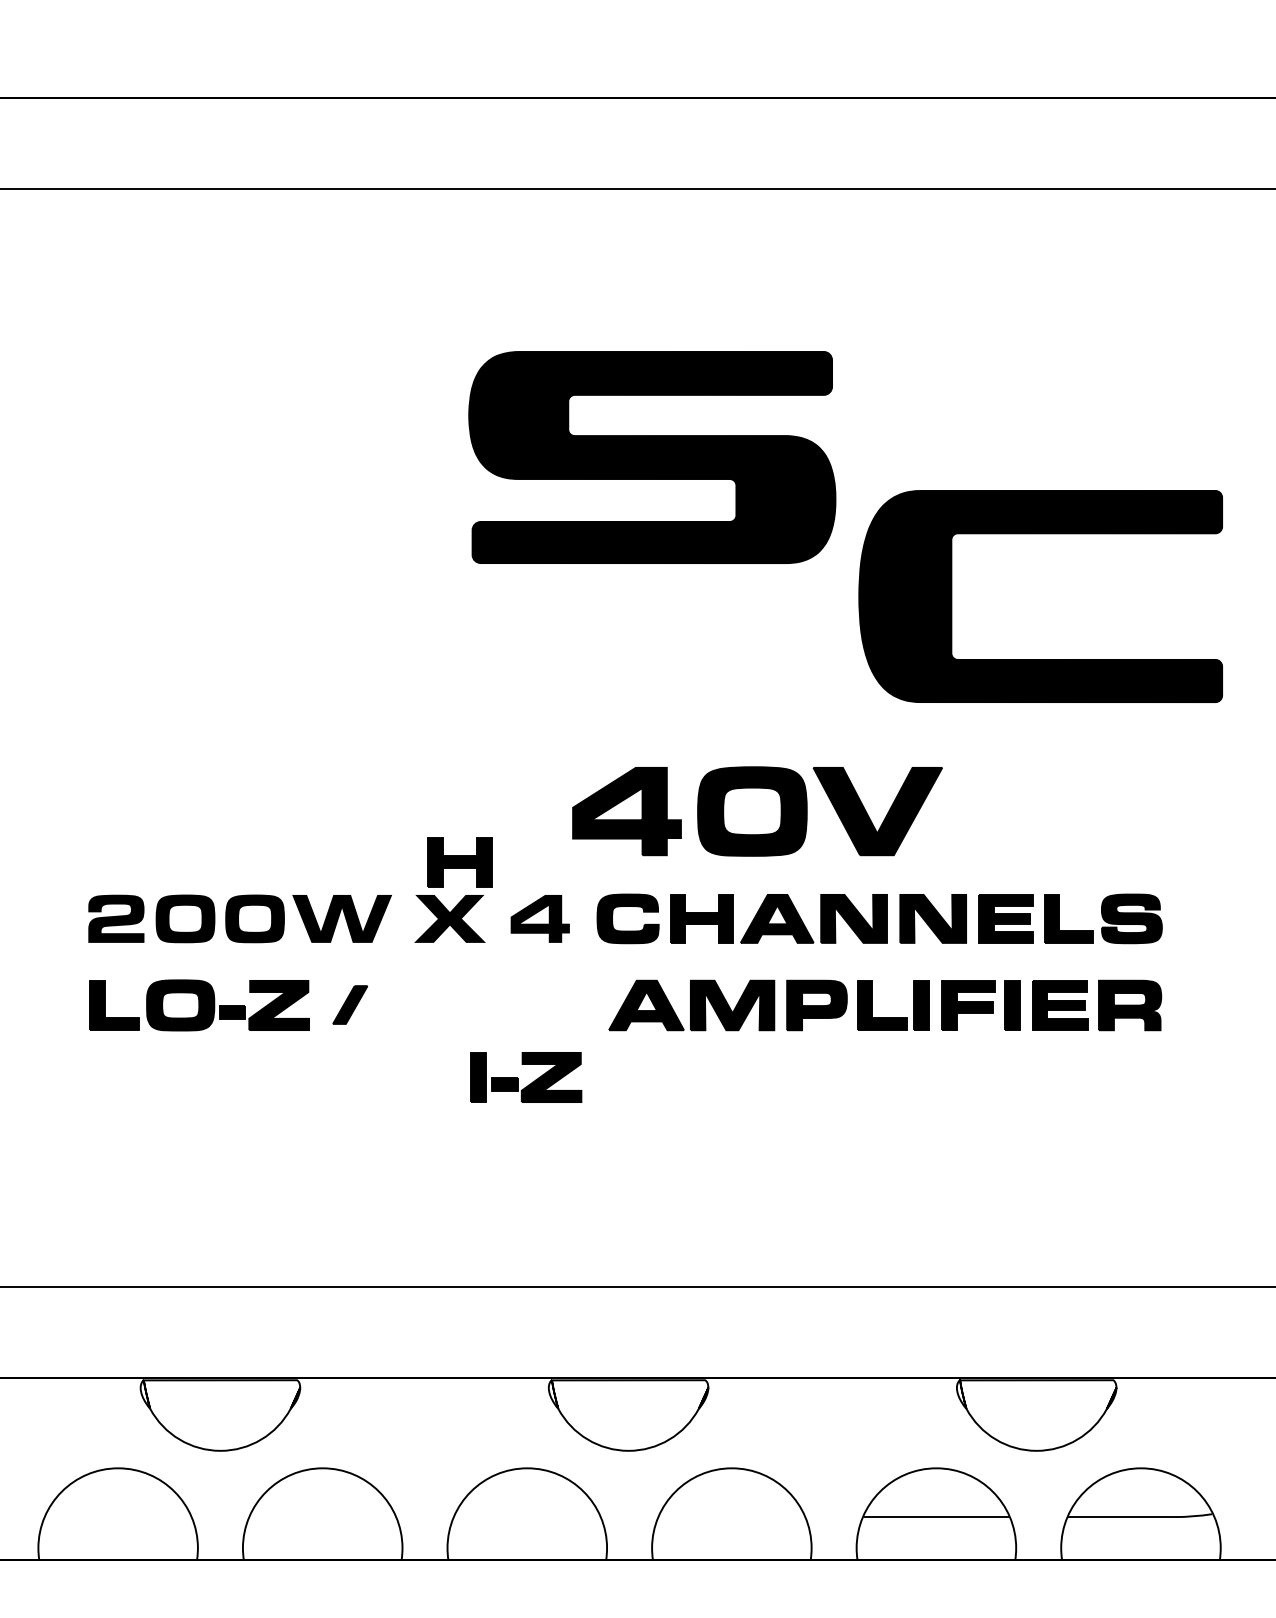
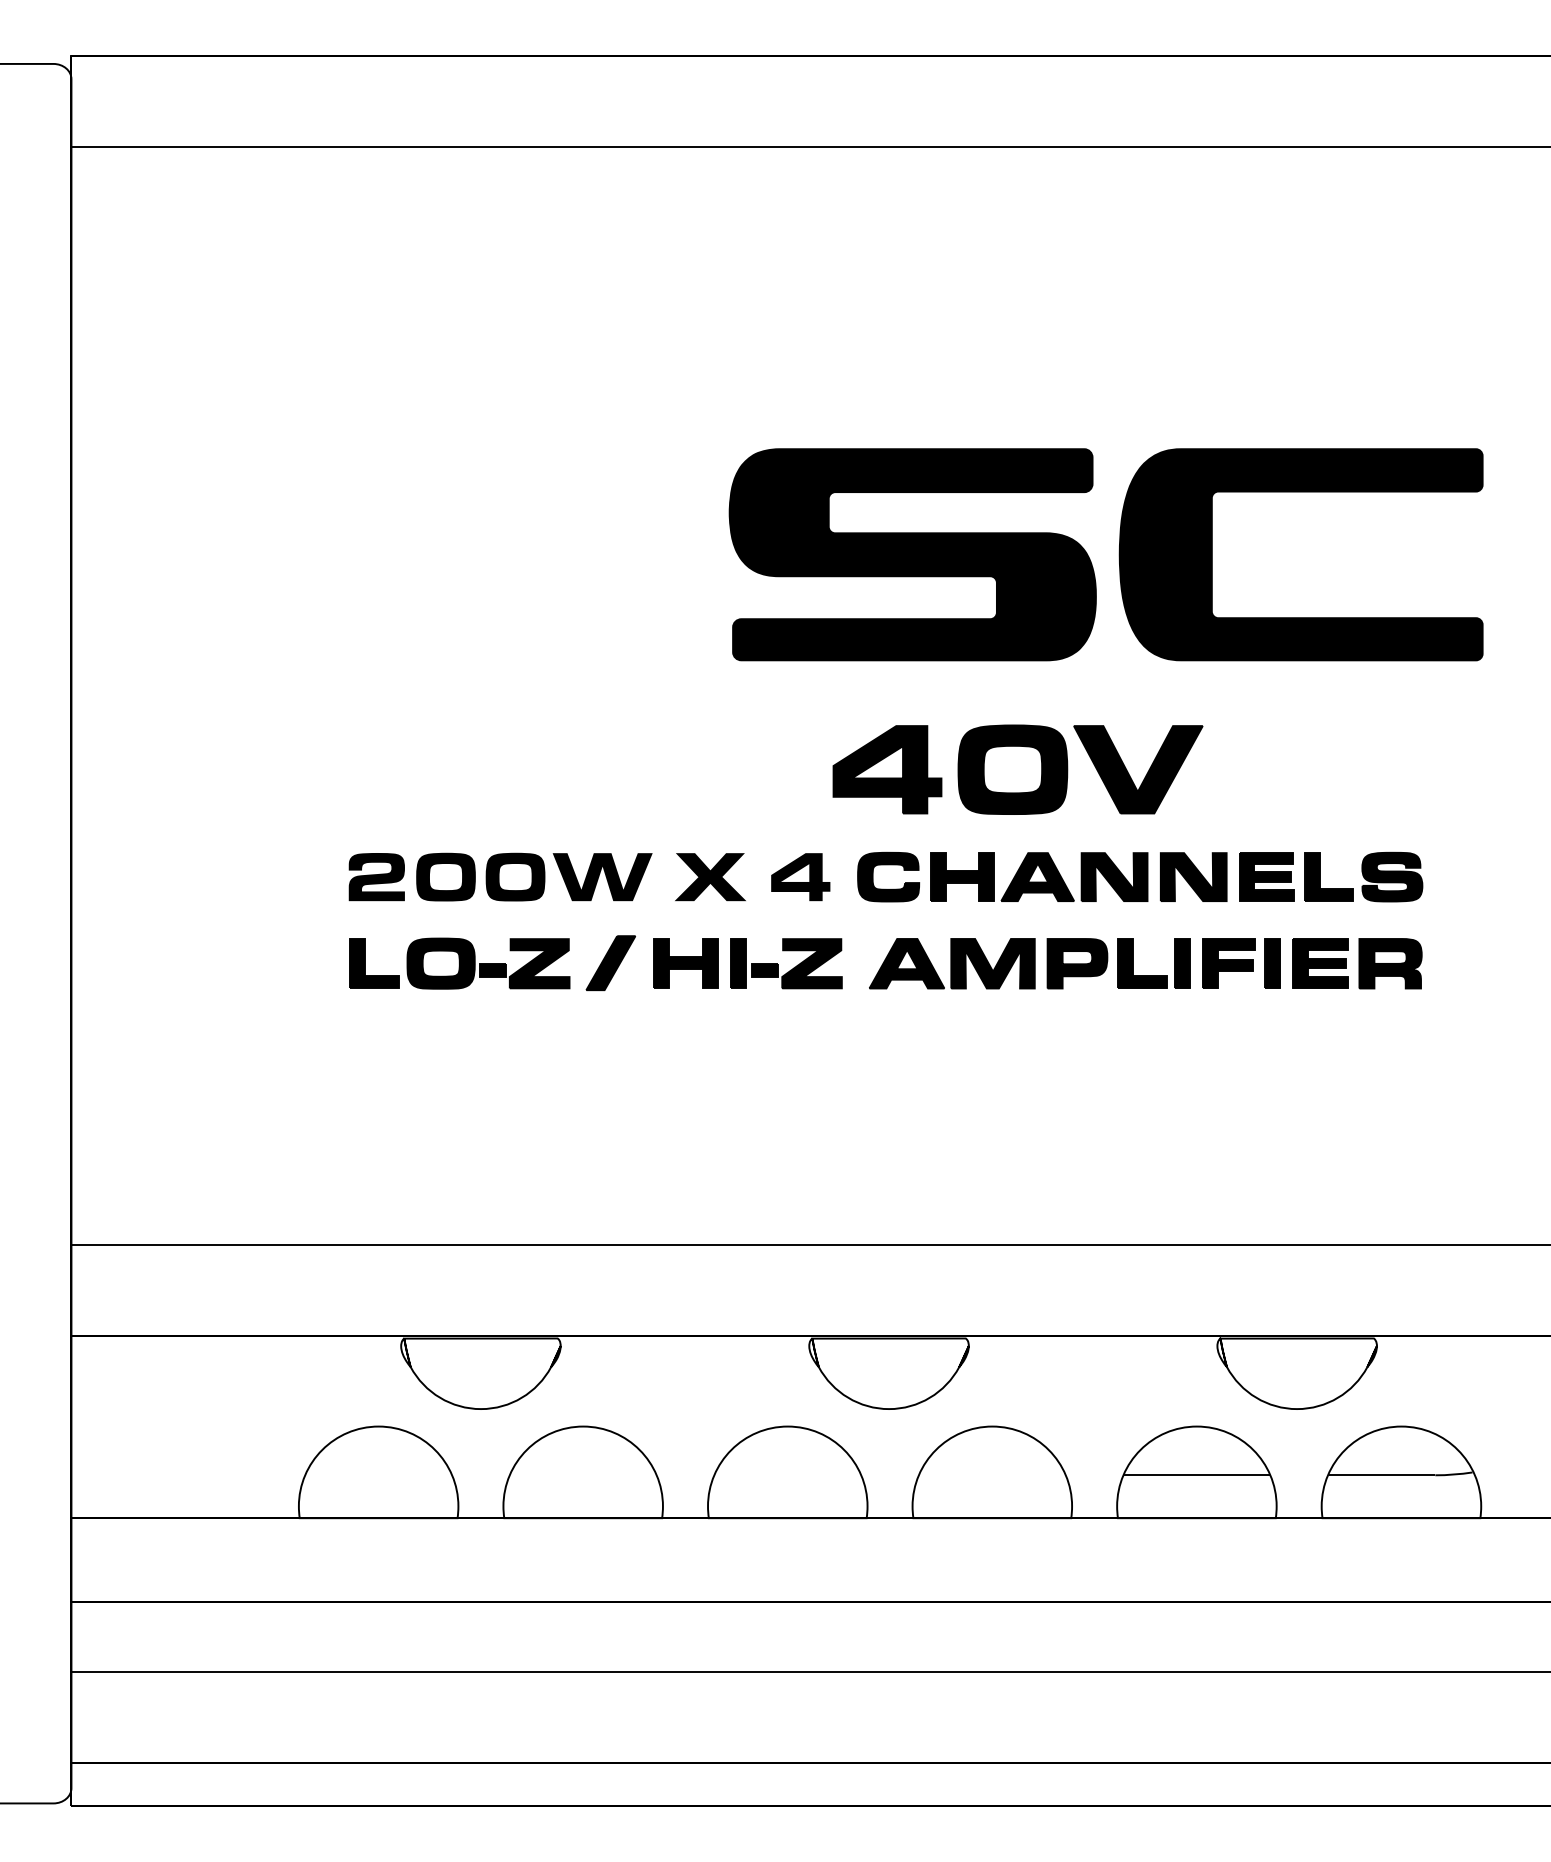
part: (652, 457) -> (912, 554), moved
part: (459, 862) -> (685, 963), moved
part: (350, 1005) -> (610, 963), size x1.43
part: (530, 1083) -> (790, 969), moved

